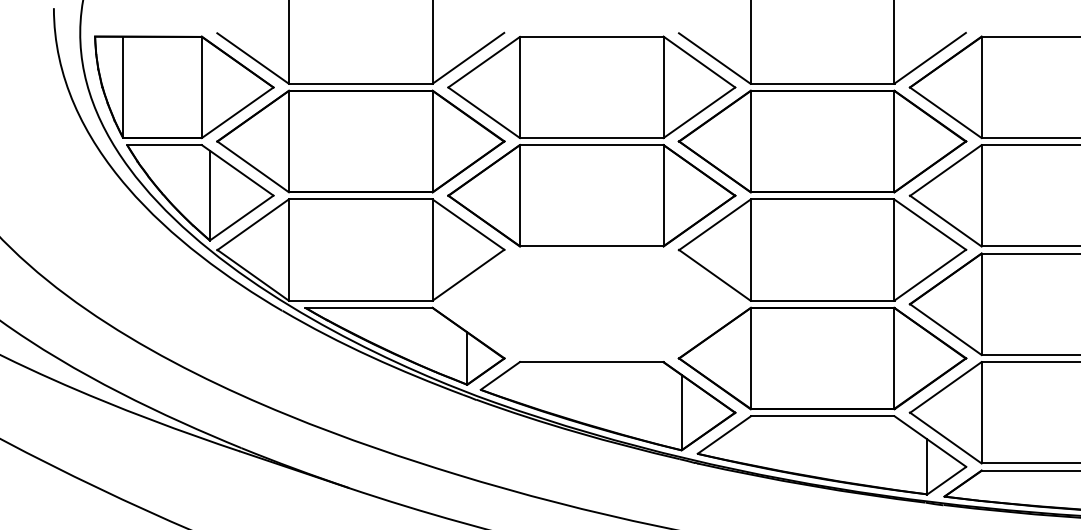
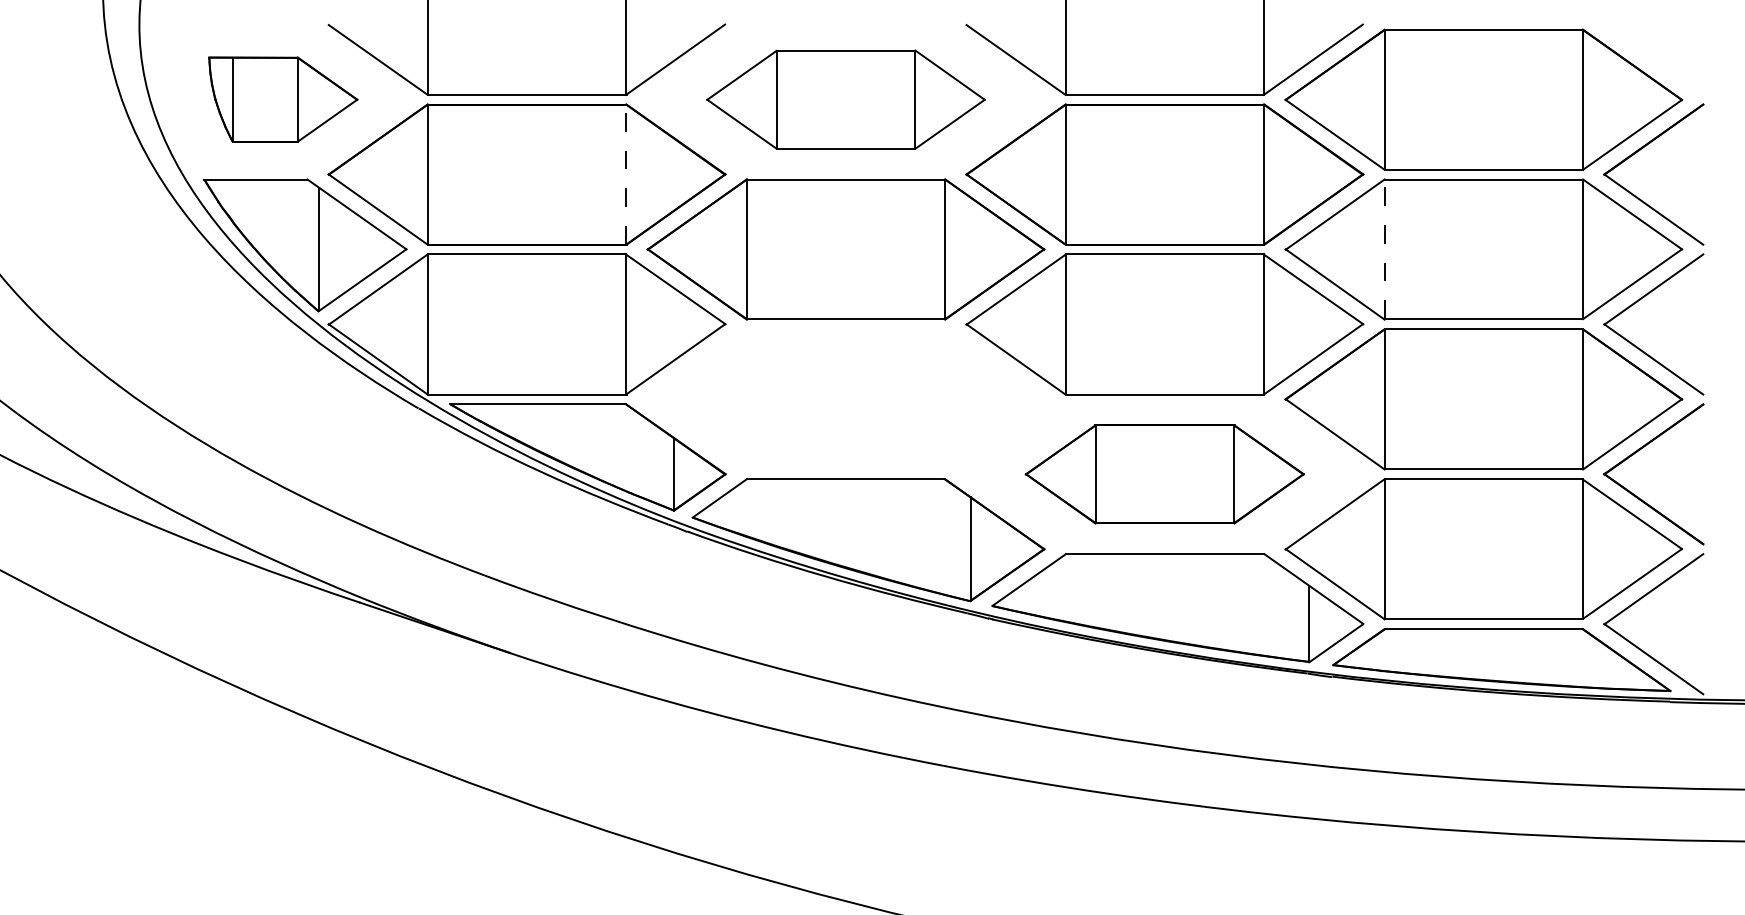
part: (184, 87) -> (283, 99), size x0.6
part: (591, 87) -> (845, 99), size x0.7
line: (432, 141) -> (626, 174), solid -> dashed
line: (981, 195) -> (1384, 249), solid -> dashed
part: (822, 358) -> (1164, 474), size x0.7

